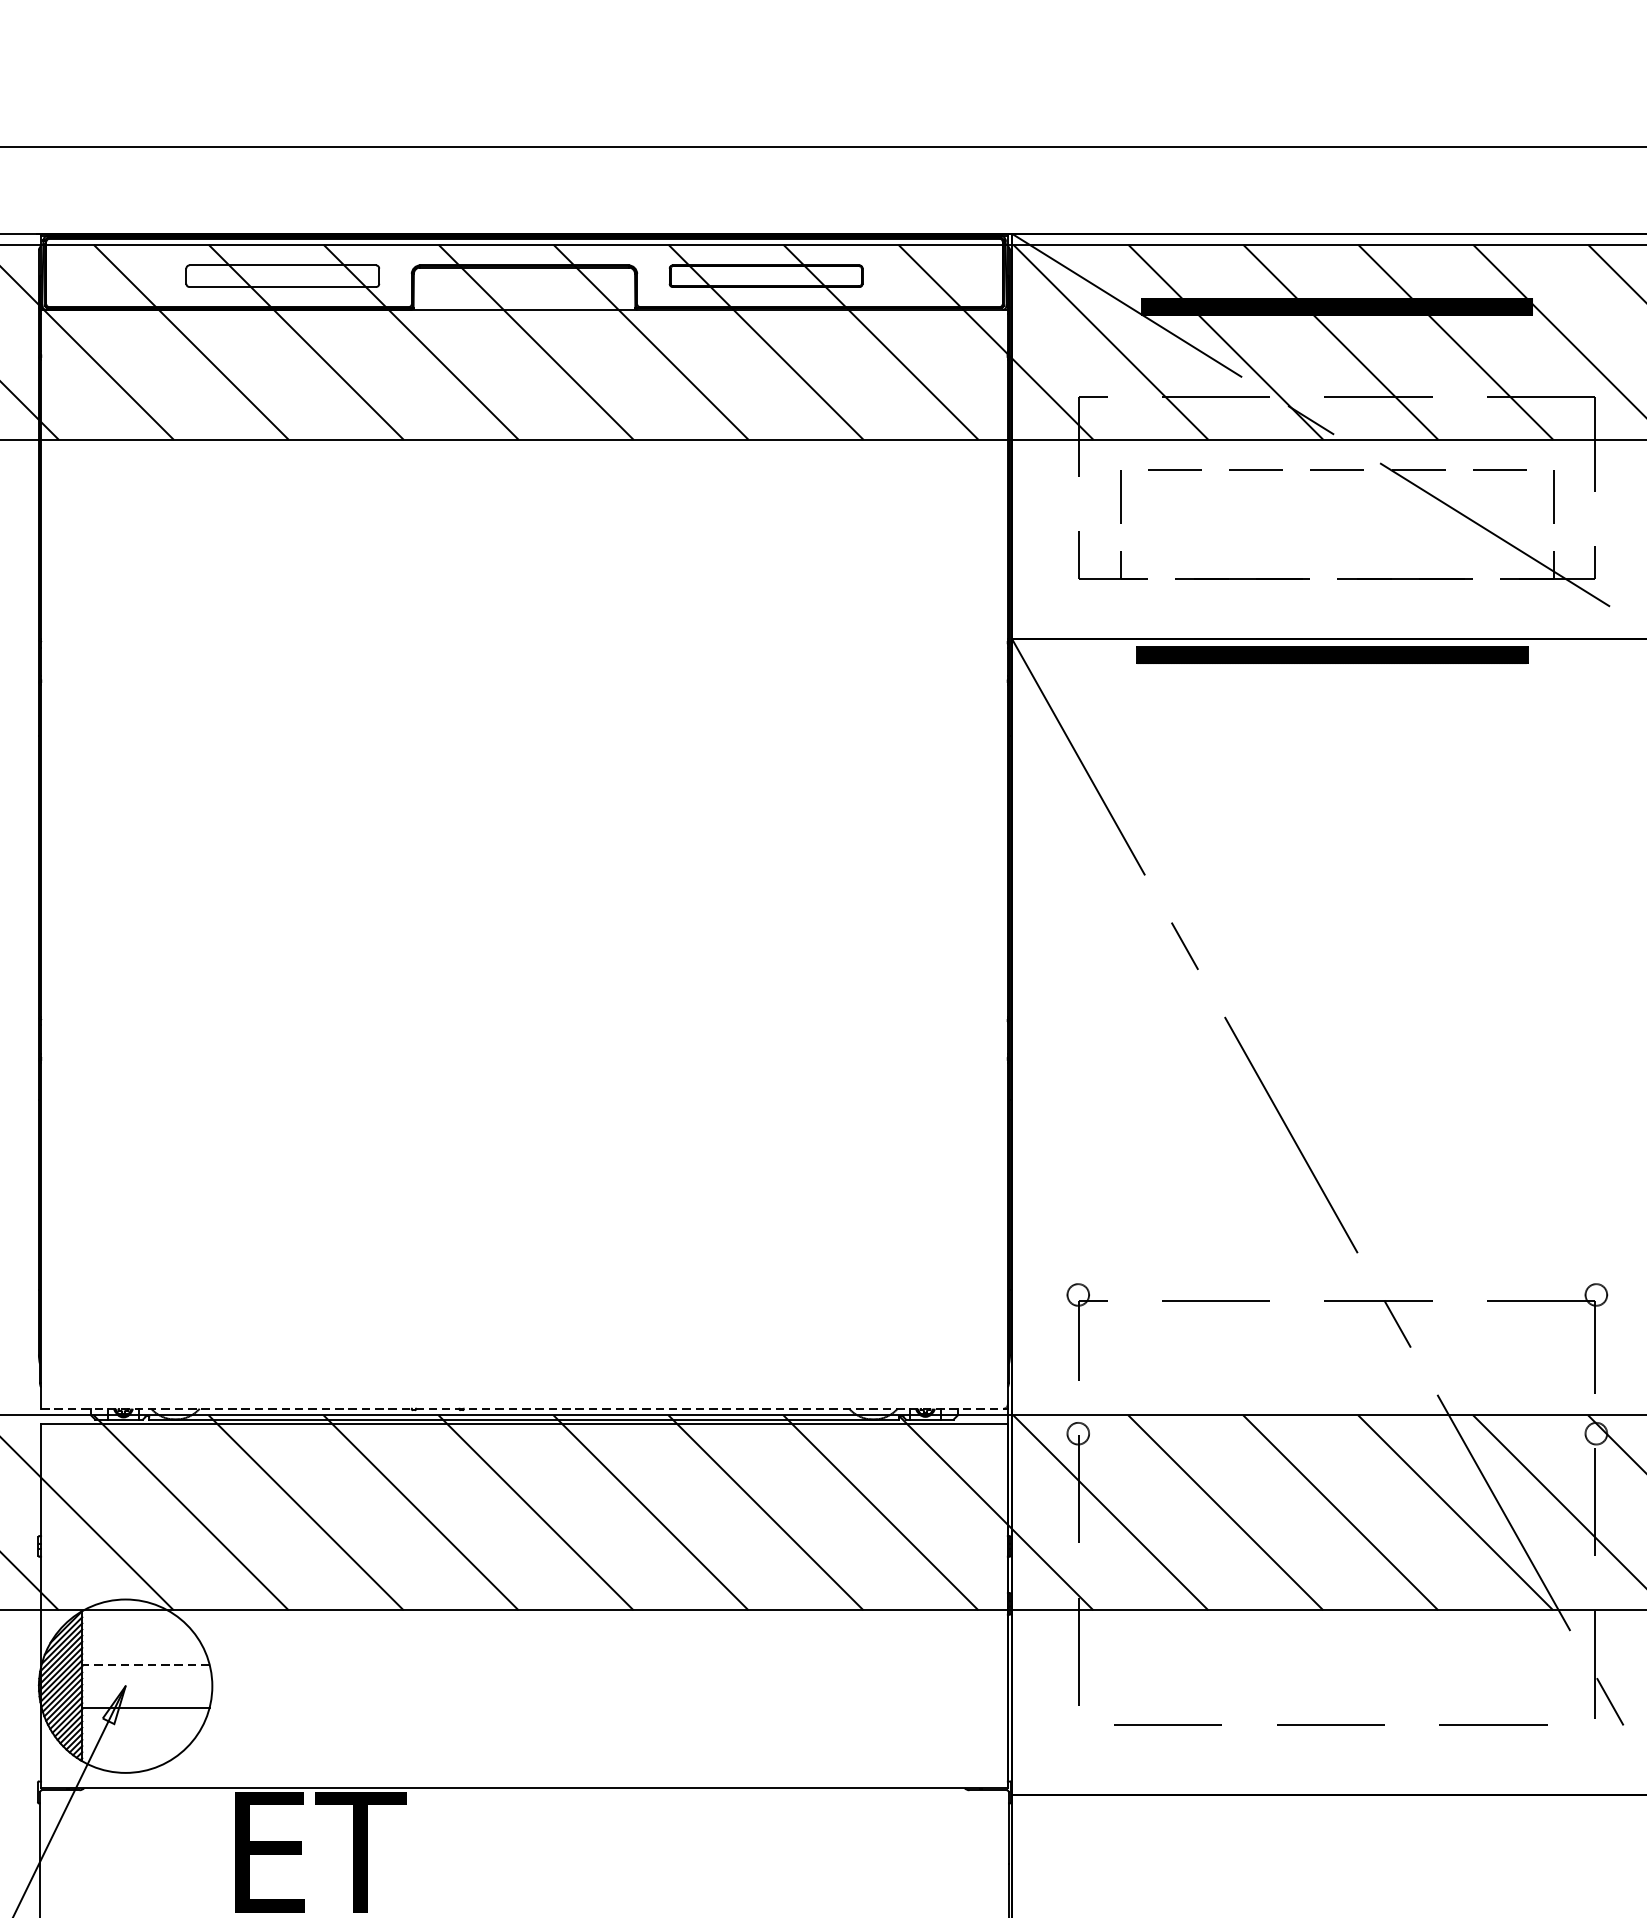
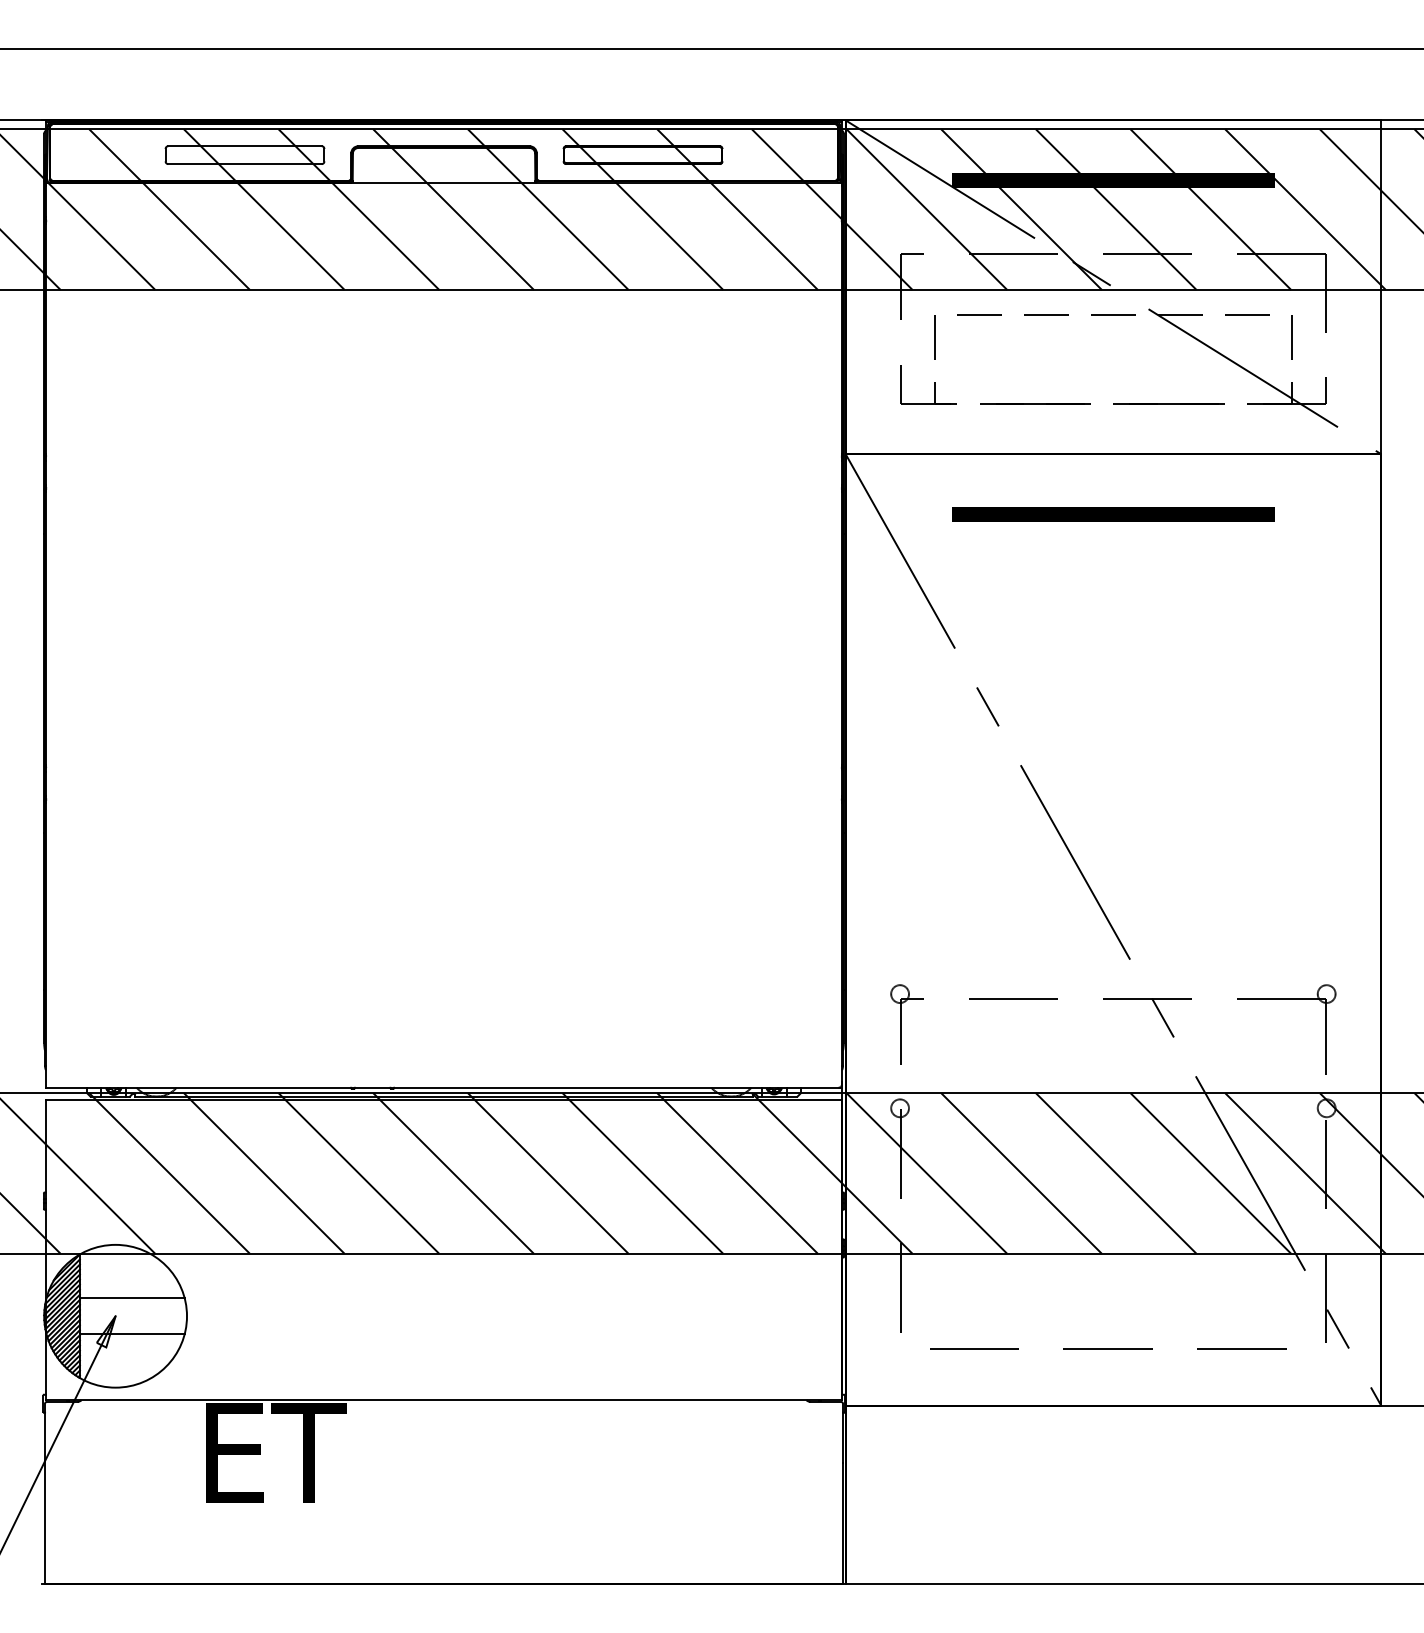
part: (1332, 655) -> (1113, 514), moved
line: (525, 1408) -> (444, 1087), dashed -> solid
line: (144, 1664) -> (131, 1298), dashed -> solid

